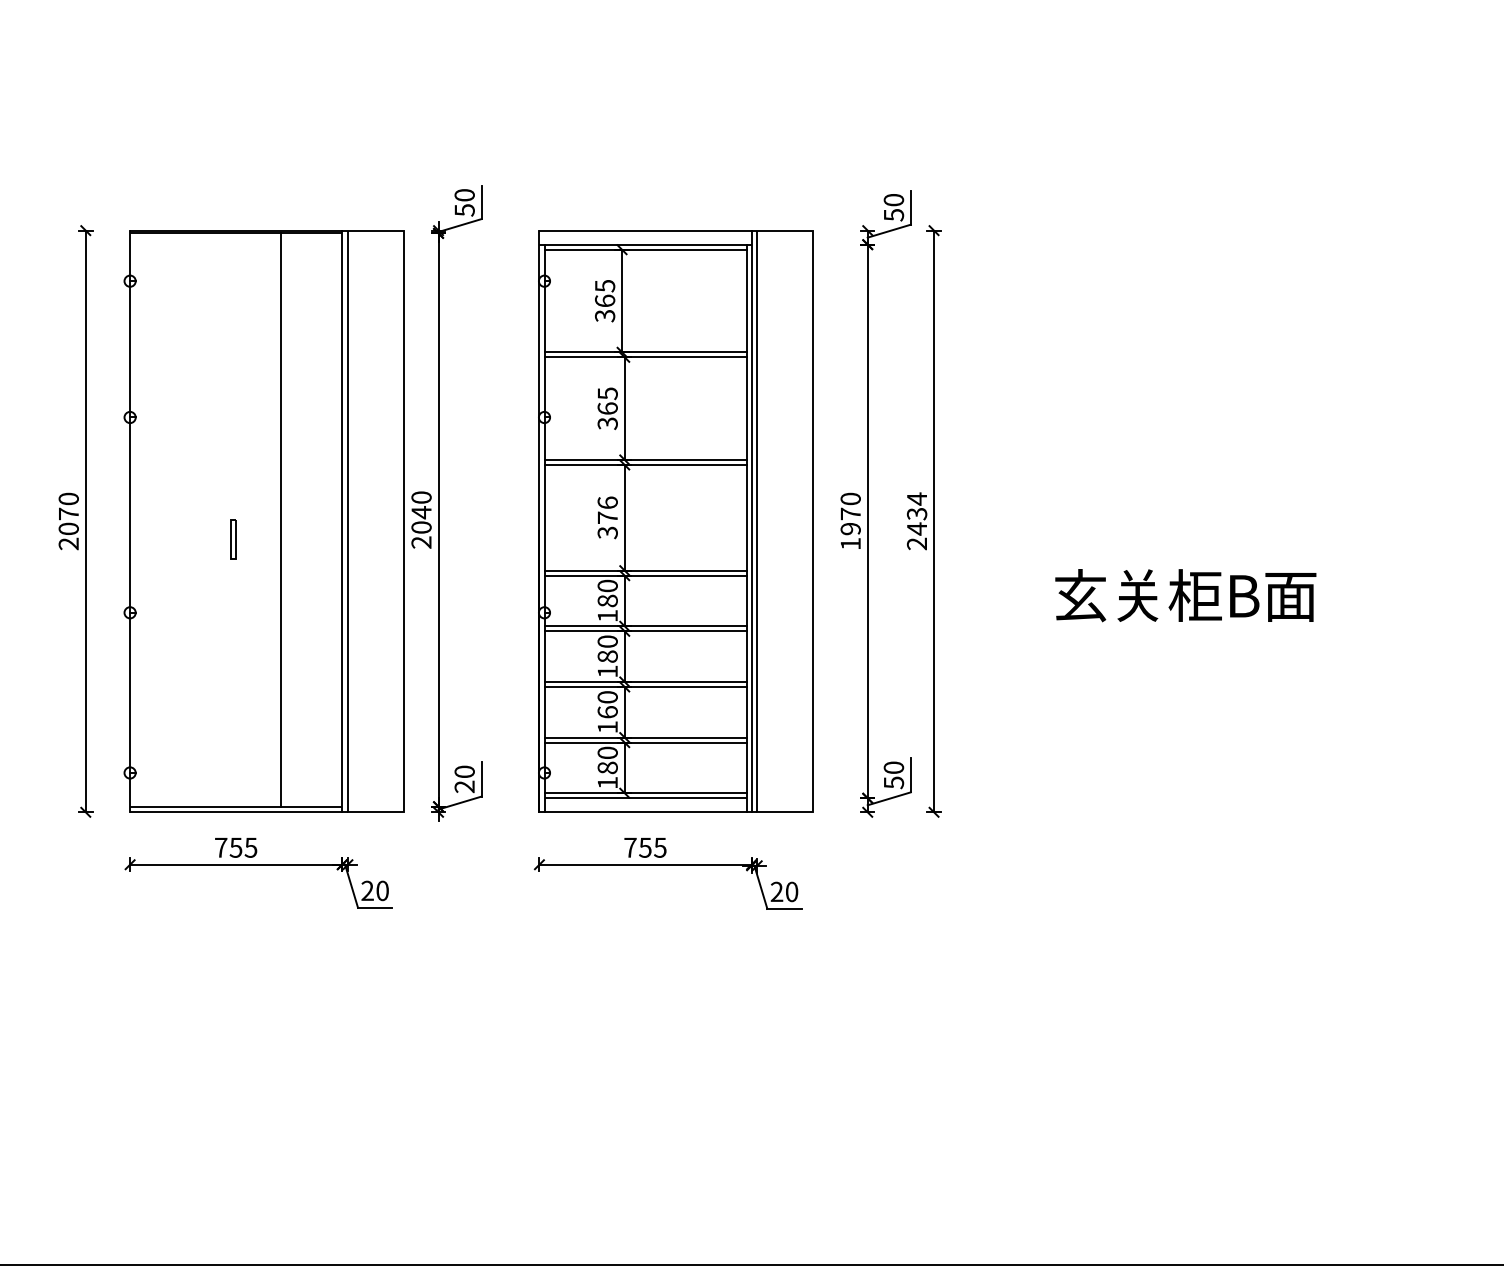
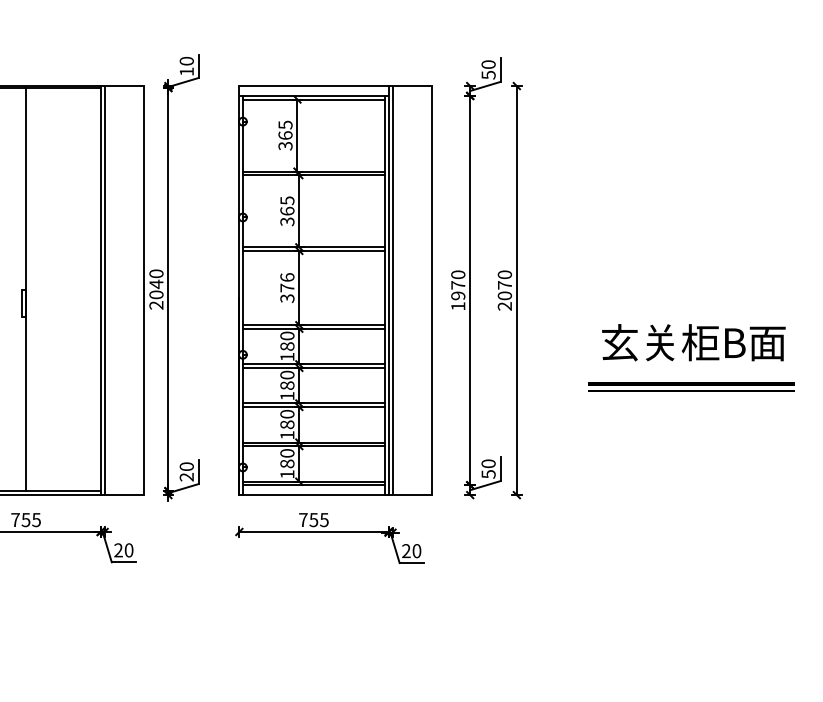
text: (464, 210) -> (186, 71), 50 -> 10
text: (916, 513) -> (504, 284), 2434 -> 2070
line: (281, 519) -> (26, 289), moved
part: (1181, 658) -> (690, 386), added
text: (607, 712) -> (287, 424), 160 -> 180

